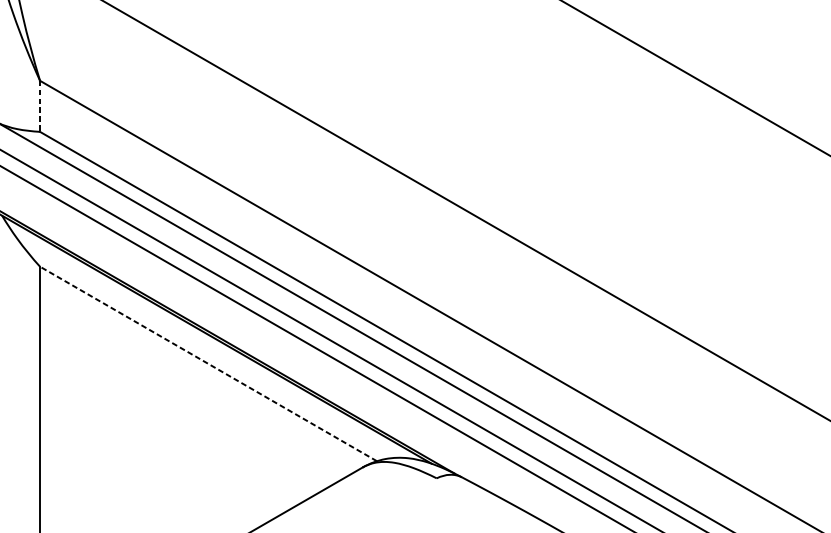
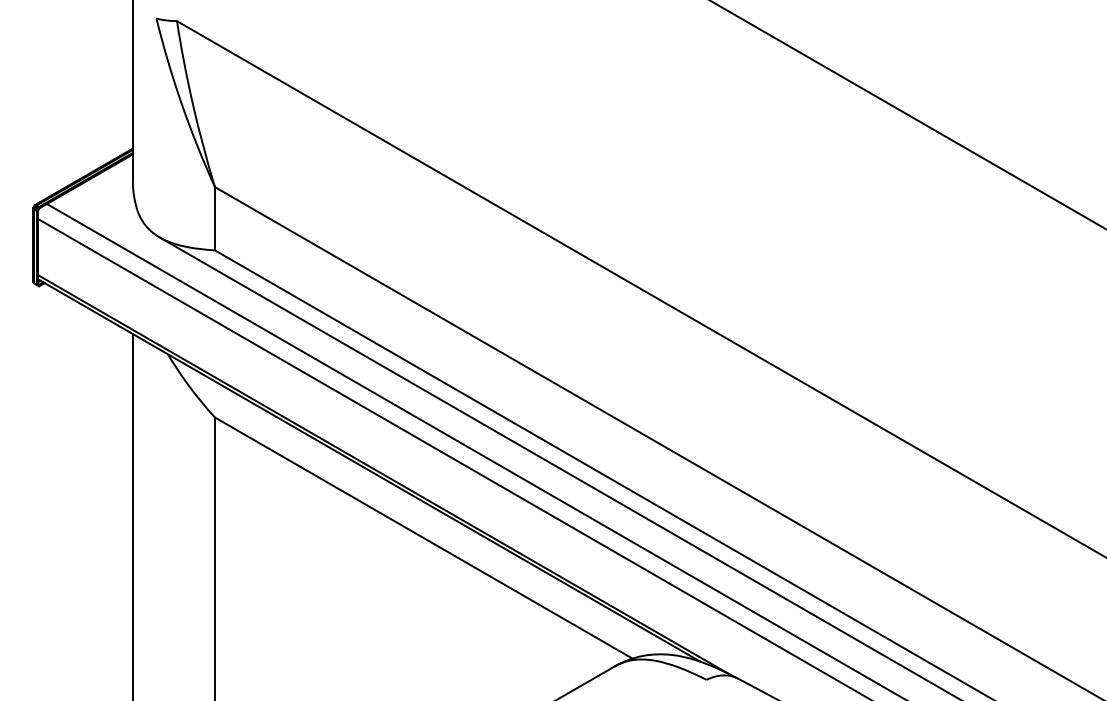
line: (39, 106) -> (214, 218), dashed -> solid
line: (208, 363) -> (423, 537), dashed -> solid

